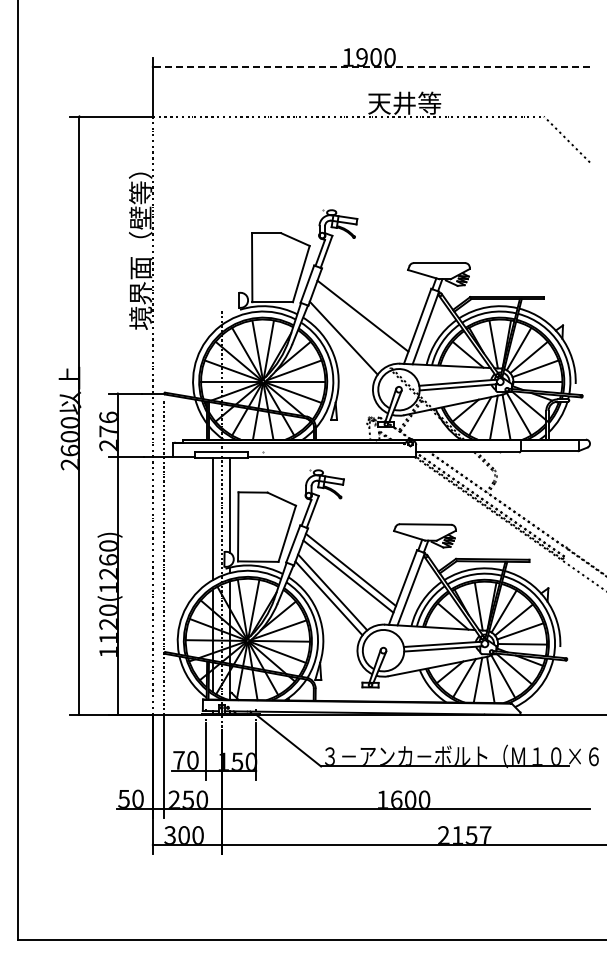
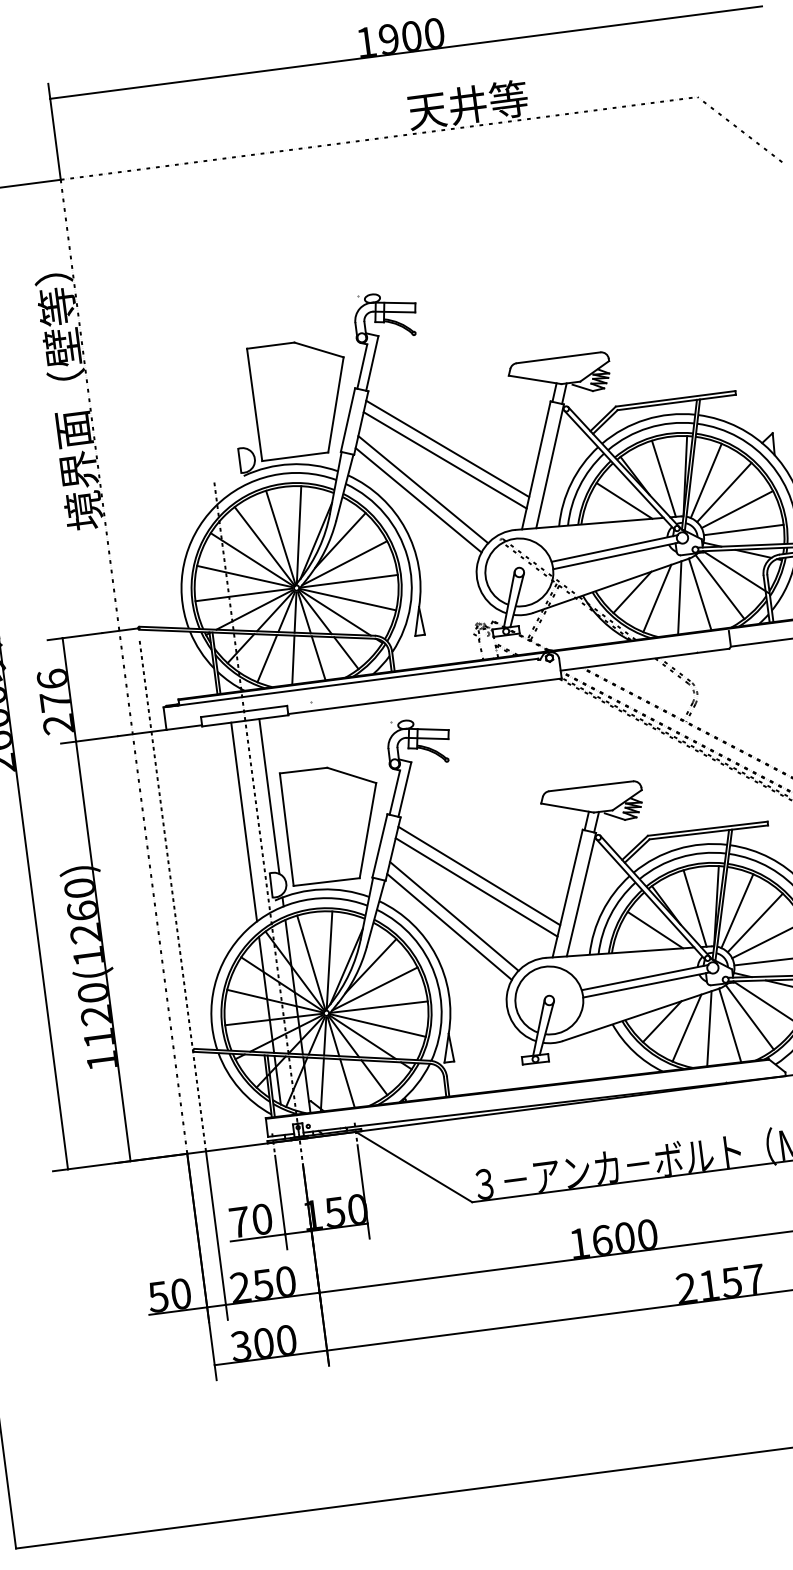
line: (371, 66) -> (406, 52), dashed -> solid
line: (364, 308) -> (446, 447), added
line: (347, 331) -> (423, 488), added

